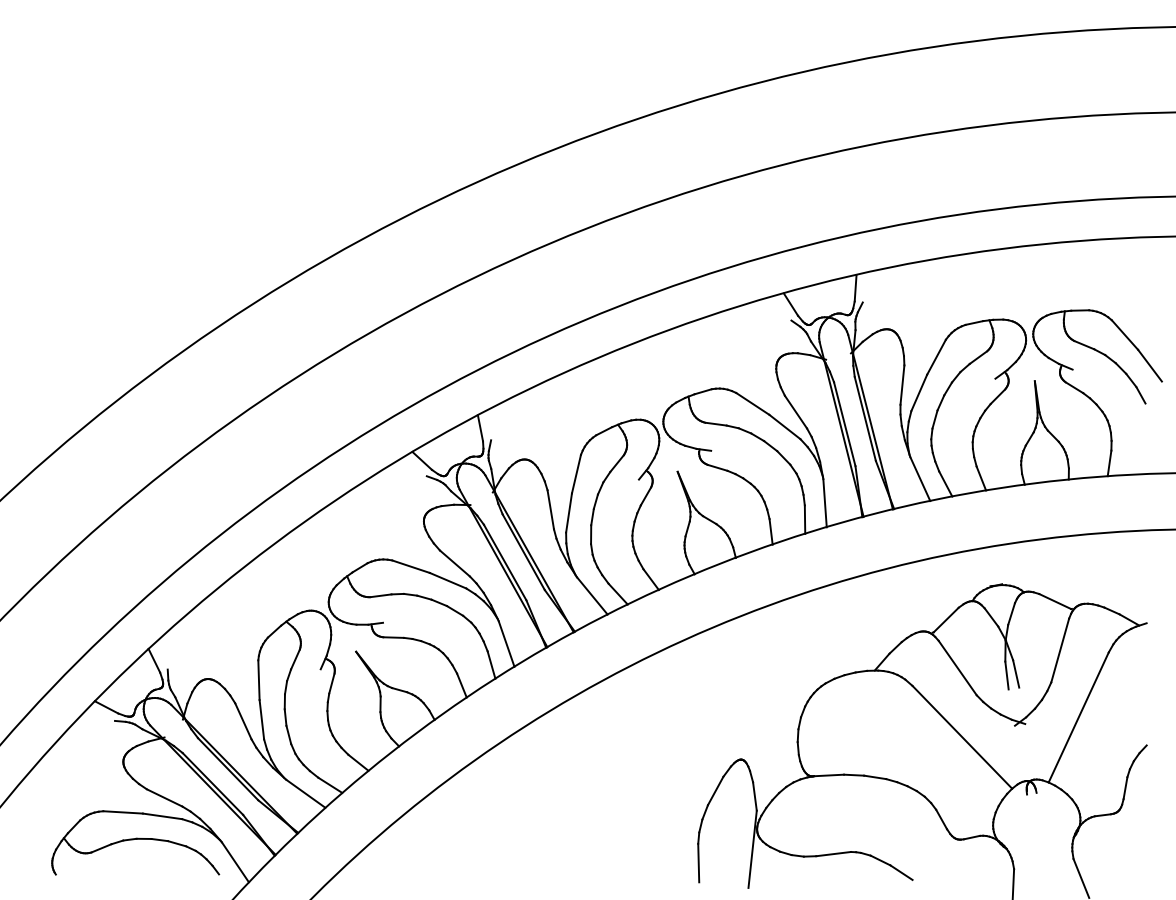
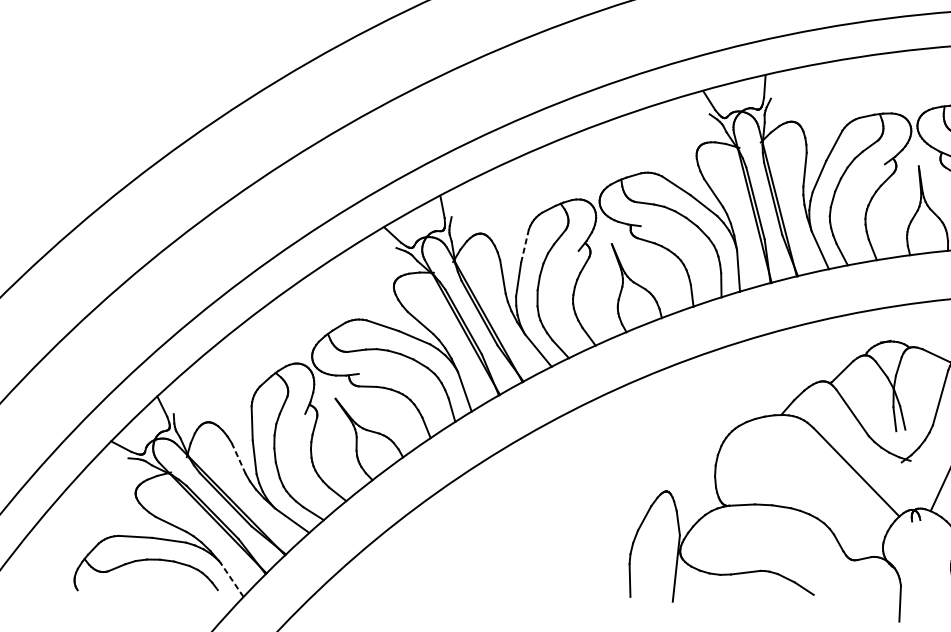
line: (576, 474) -> (525, 246), solid -> dashed
line: (243, 721) -> (238, 458), solid -> dashed
line: (235, 861) -> (232, 579), solid -> dashed

